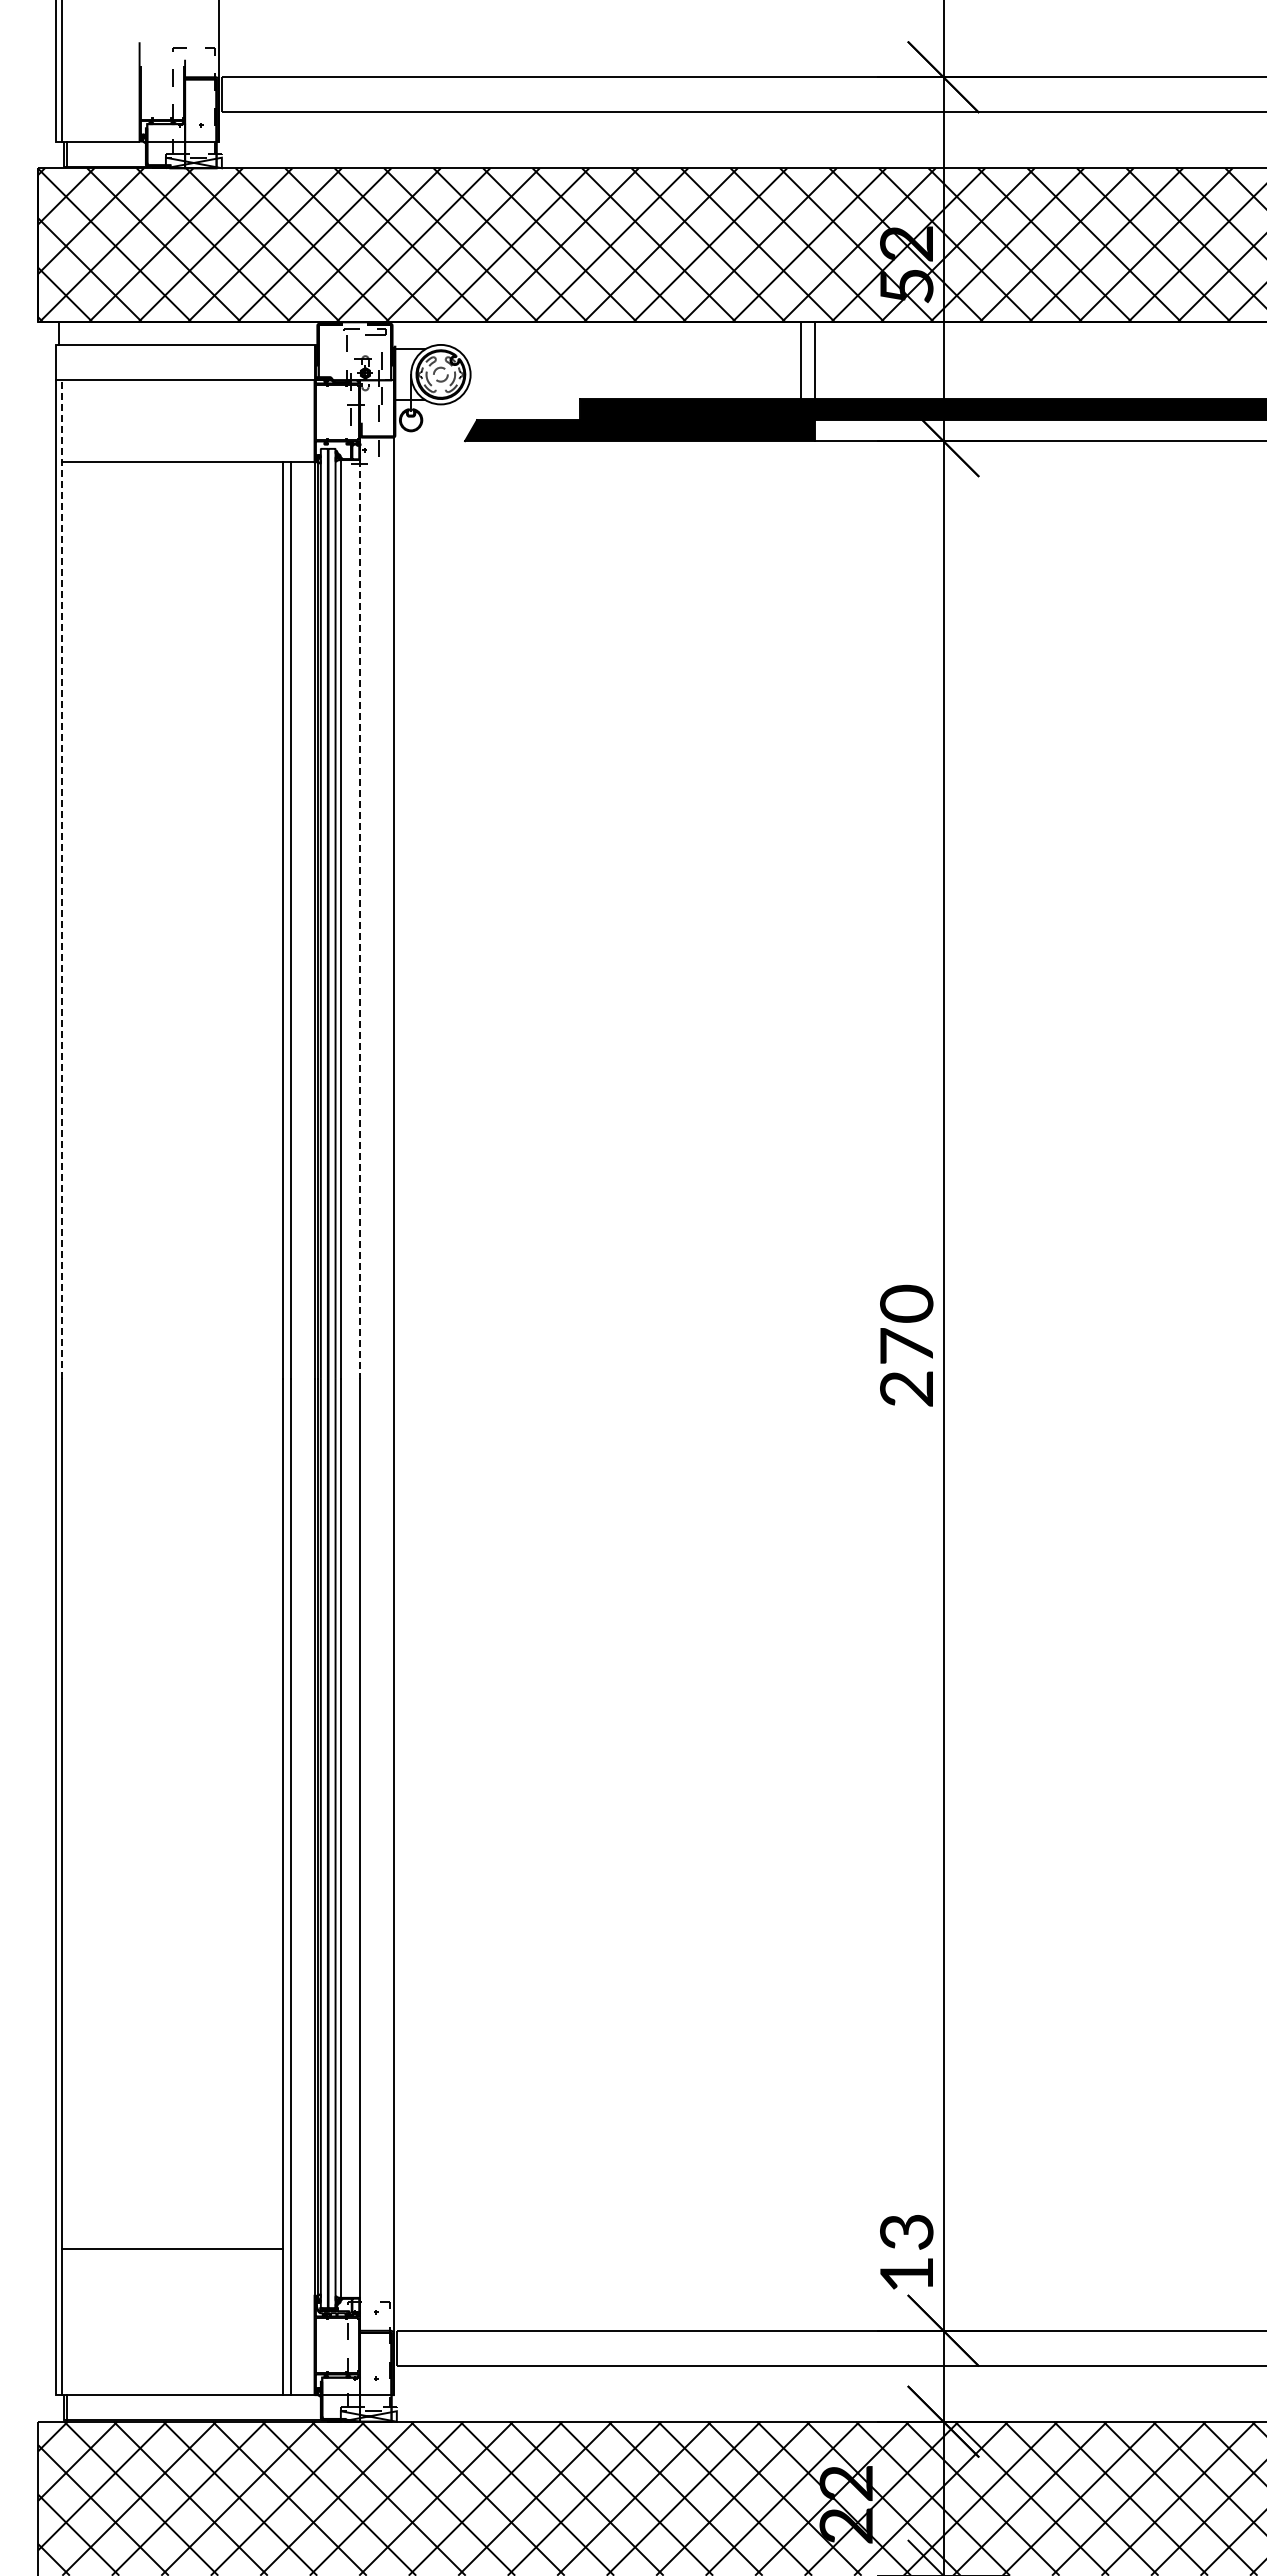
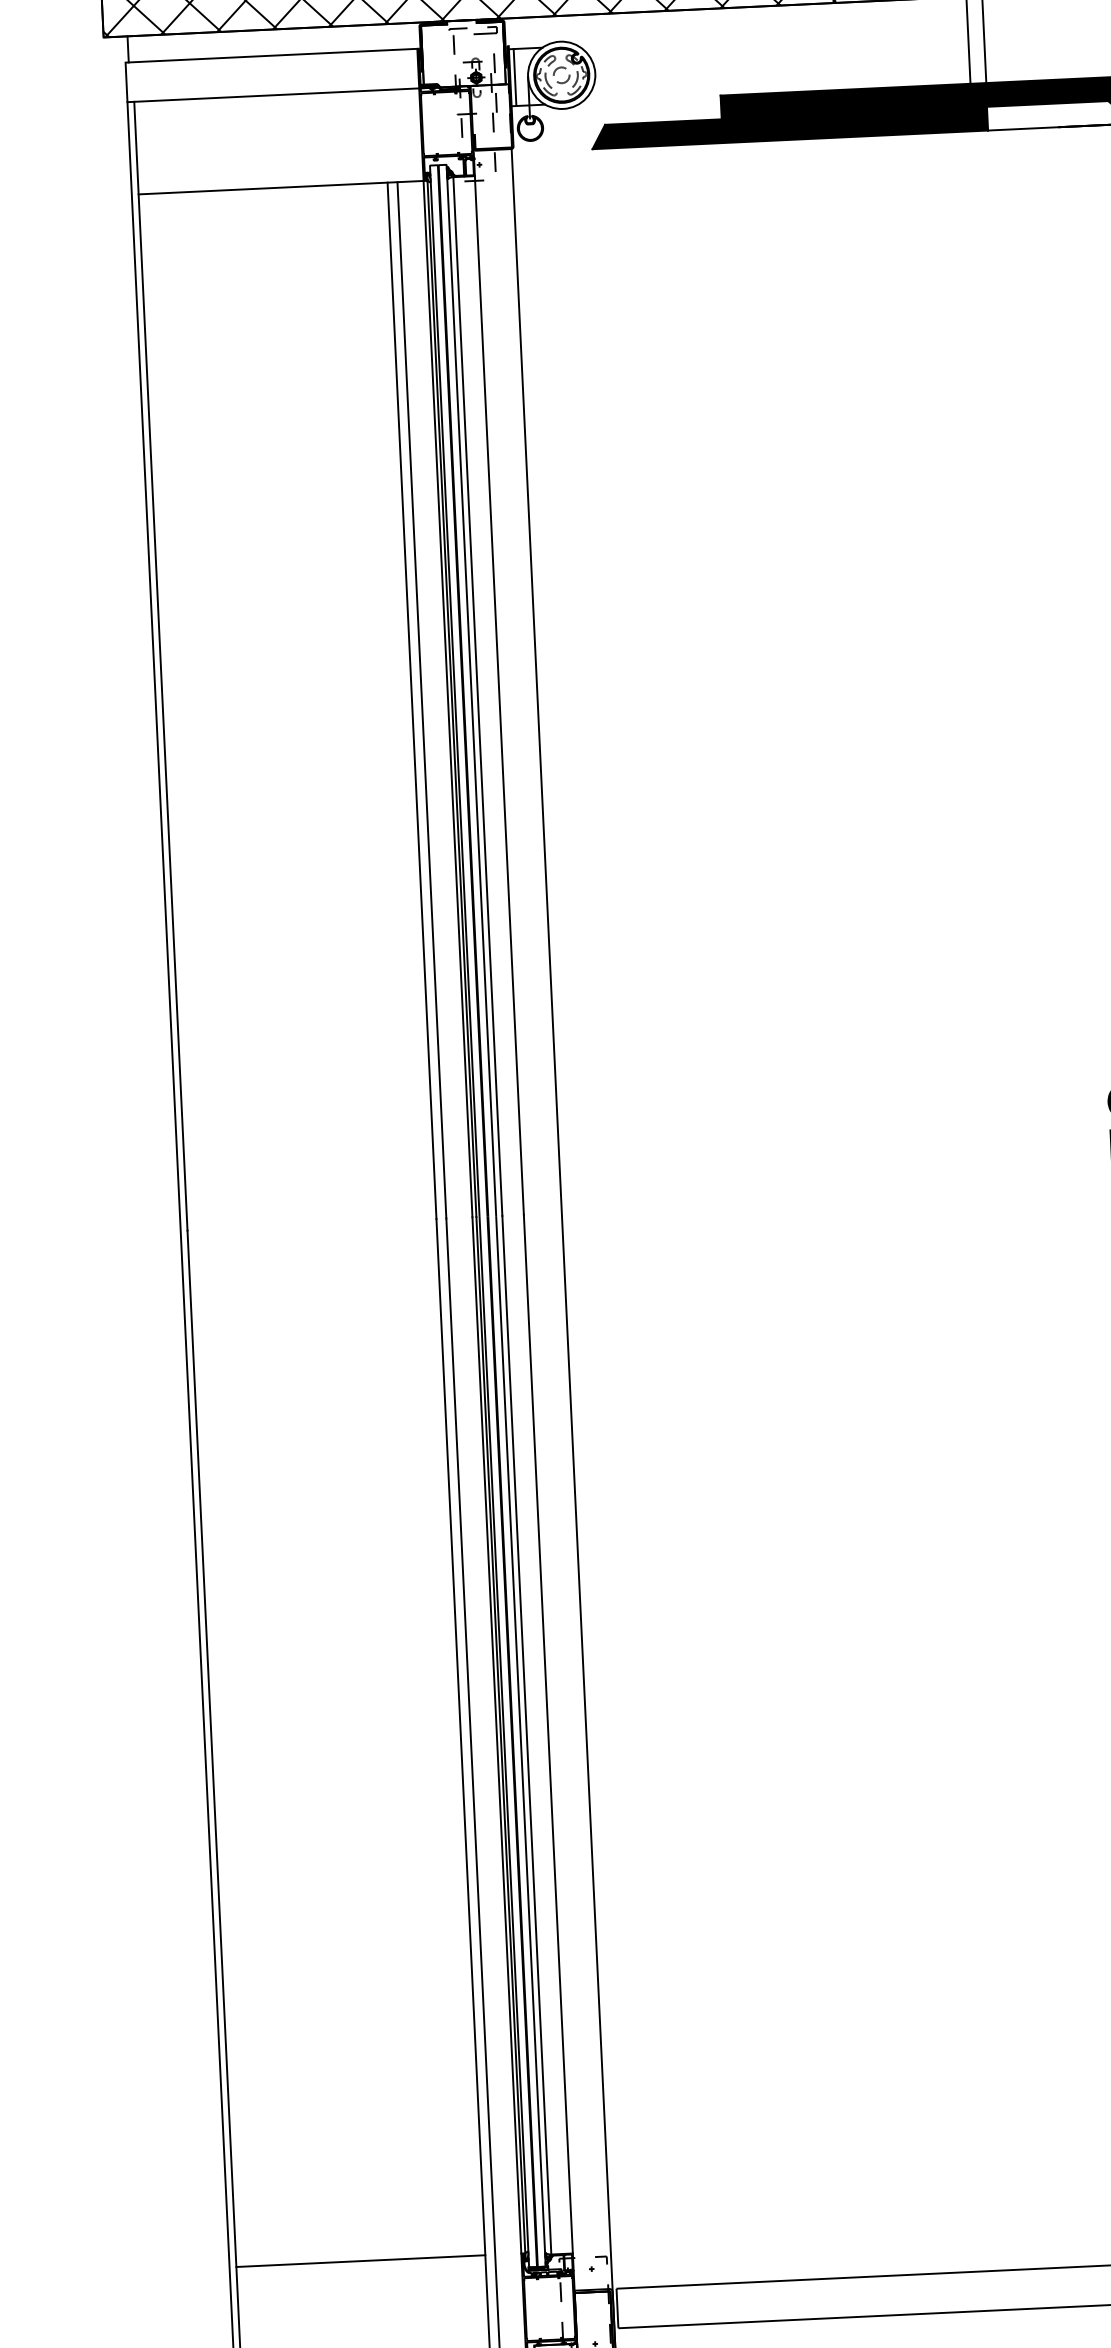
line: (399, 374) -> (514, 77), added
line: (62, 879) -> (160, 666), dashed -> solid
line: (360, 920) -> (499, 696), dashed -> solid
line: (172, 2248) -> (360, 2260), moved

